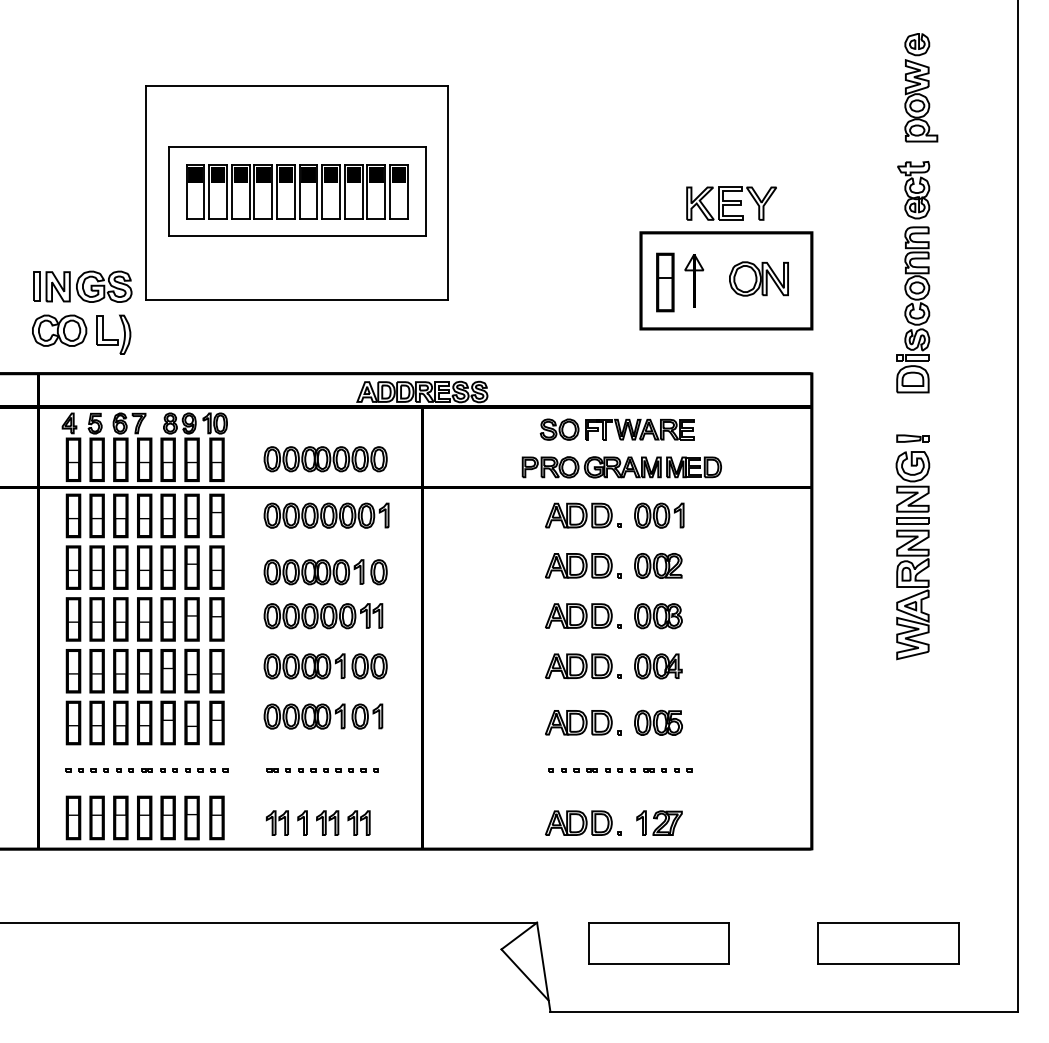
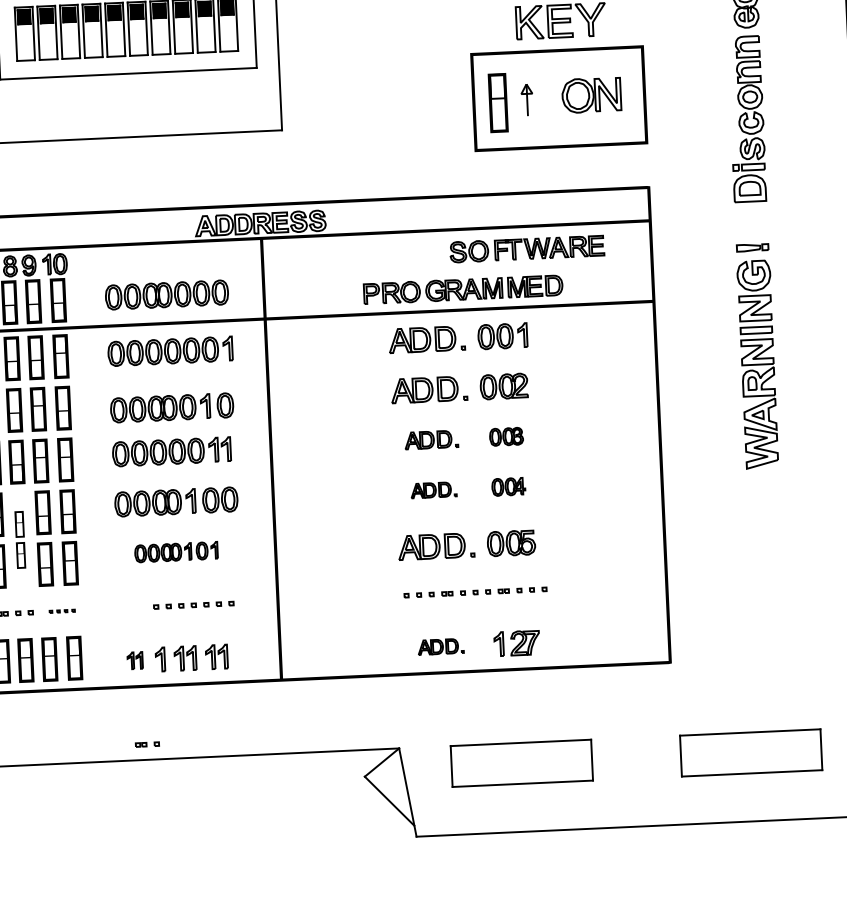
part: (694, 280) -> (527, 99), size x0.6
part: (616, 429) -> (526, 248), moved
part: (583, 615) -> (431, 439), size x0.7
part: (658, 616) -> (506, 437), size x0.7
part: (583, 666) -> (433, 490), size x0.6
part: (658, 666) -> (508, 486), size x0.7
part: (167, 697) -> (19, 540), size x0.6
part: (323, 716) -> (176, 552), size x0.7
part: (206, 770) -> (62, 611), size x0.6
line: (278, 770) -> (147, 744), moved
part: (276, 822) -> (134, 660), size x0.7
part: (583, 822) -> (441, 646), size x0.6

